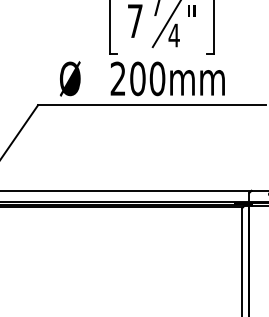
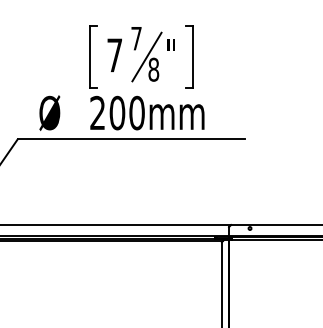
text: (173, 35) -> (153, 69), 4 -> 8

